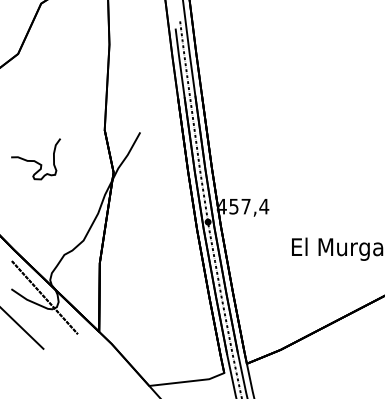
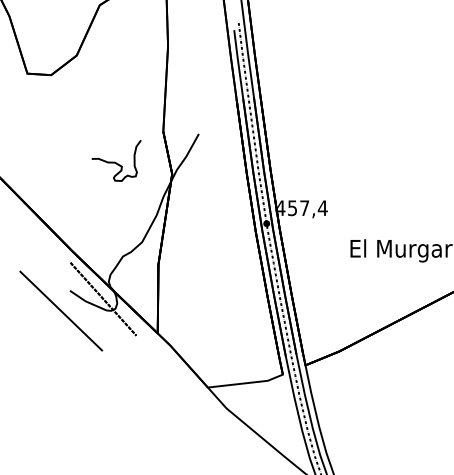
curve: (34, 159) -> (115, 161), moved

